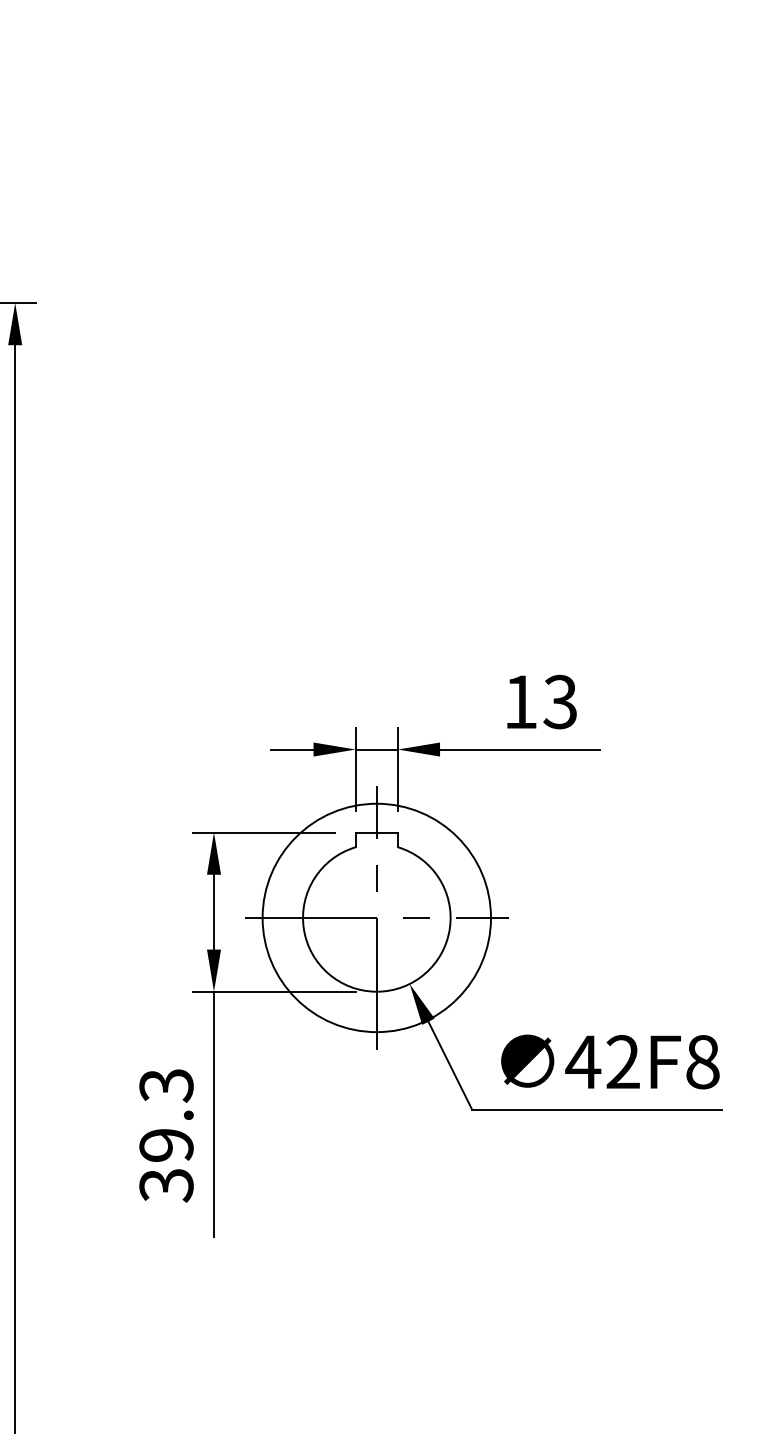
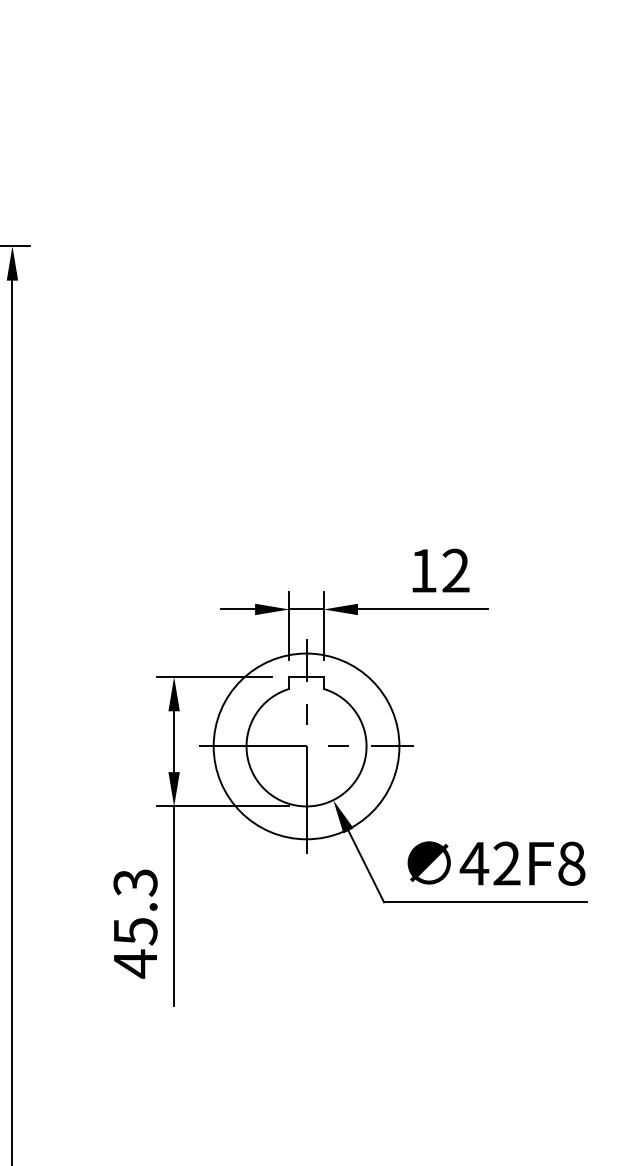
text: (559, 701) -> (455, 570), 13 -> 12
text: (166, 1166) -> (135, 948), 39.3 -> 45.3

